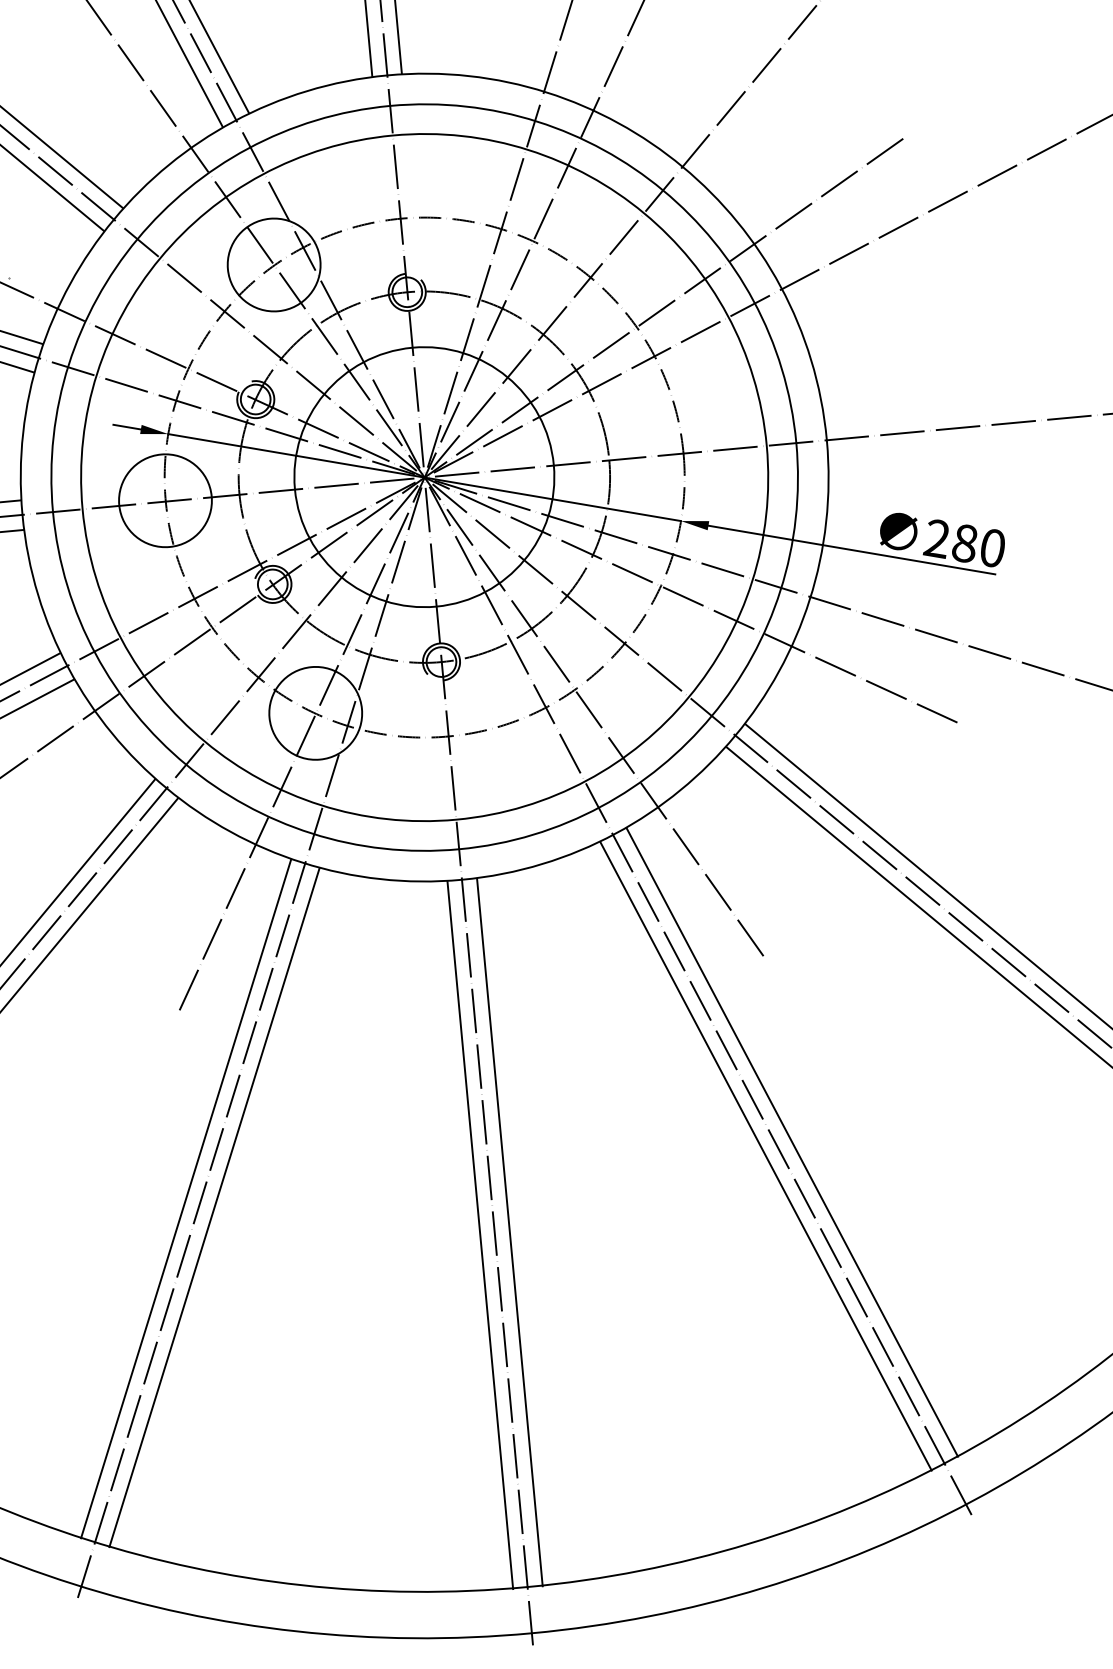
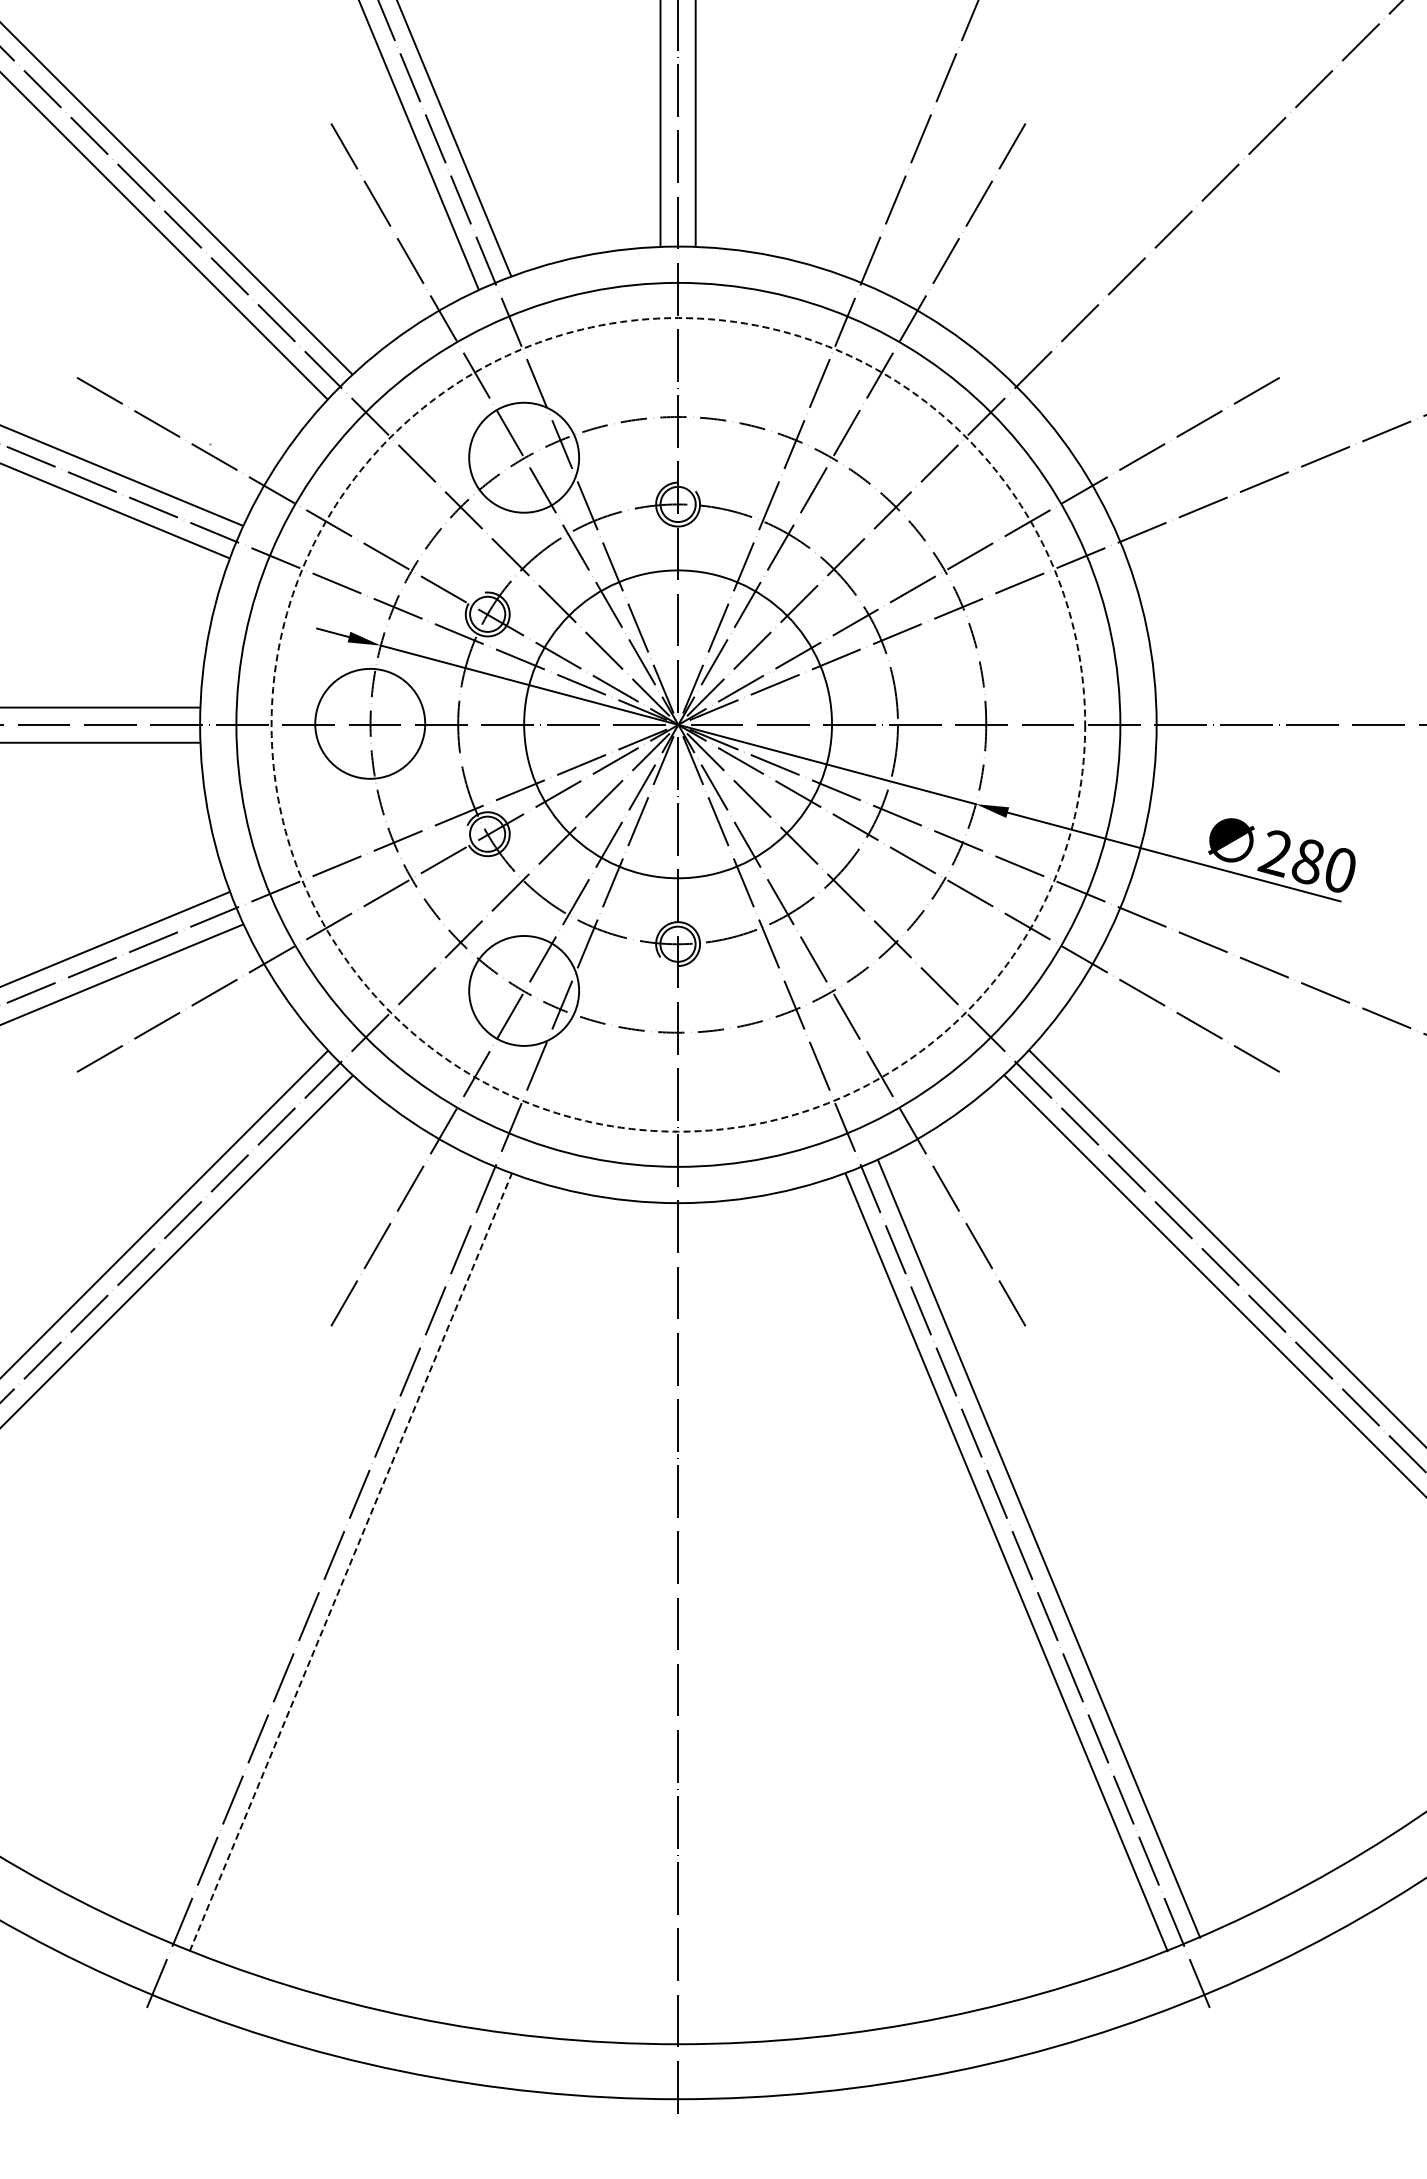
circle: (424, 477) -> (678, 724), solid -> dashed
line: (186, 1198) -> (318, 1548), removed
line: (214, 1207) -> (350, 1562), solid -> dashed
line: (510, 1232) -> (696, 1624), removed
line: (480, 1235) -> (661, 1624), removed

